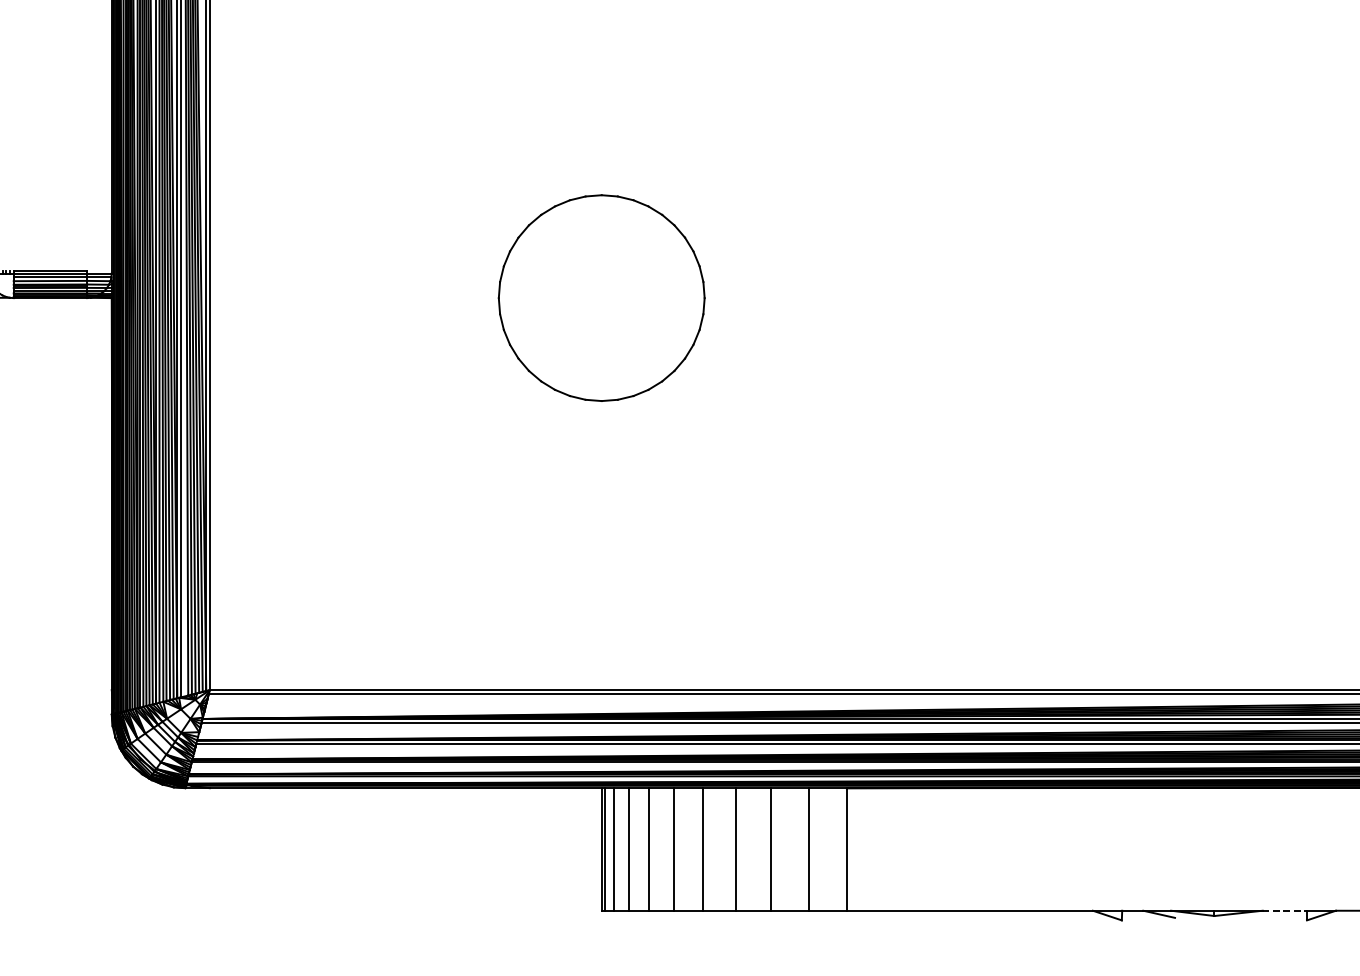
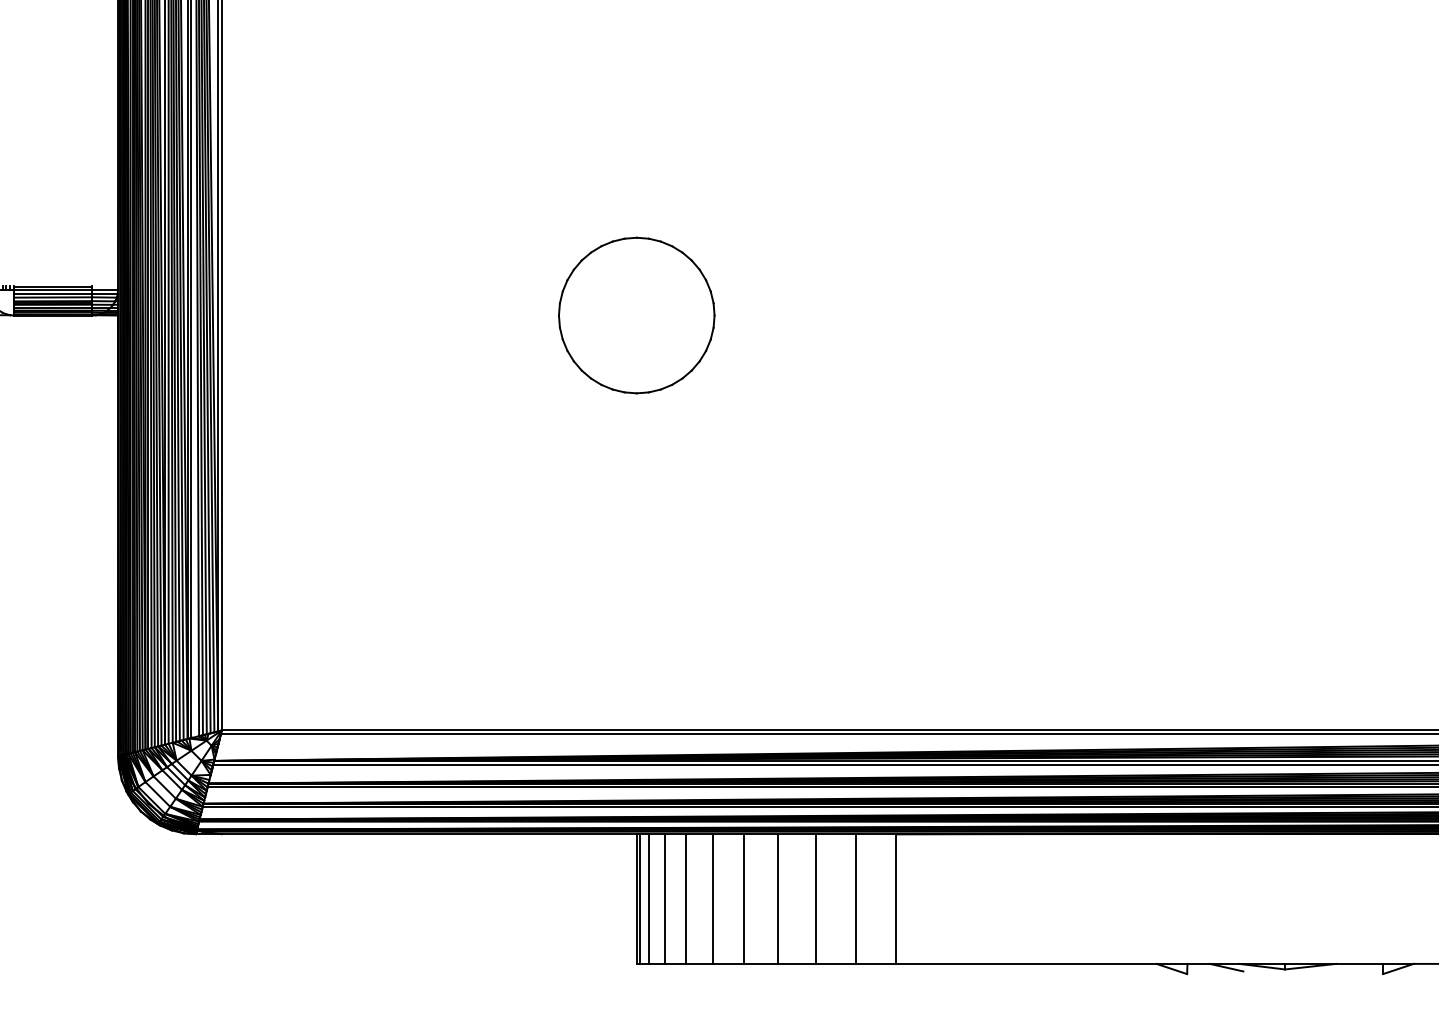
part: (601, 298) -> (636, 315), size x0.71
line: (1285, 910) -> (1360, 963), dashed -> solid

